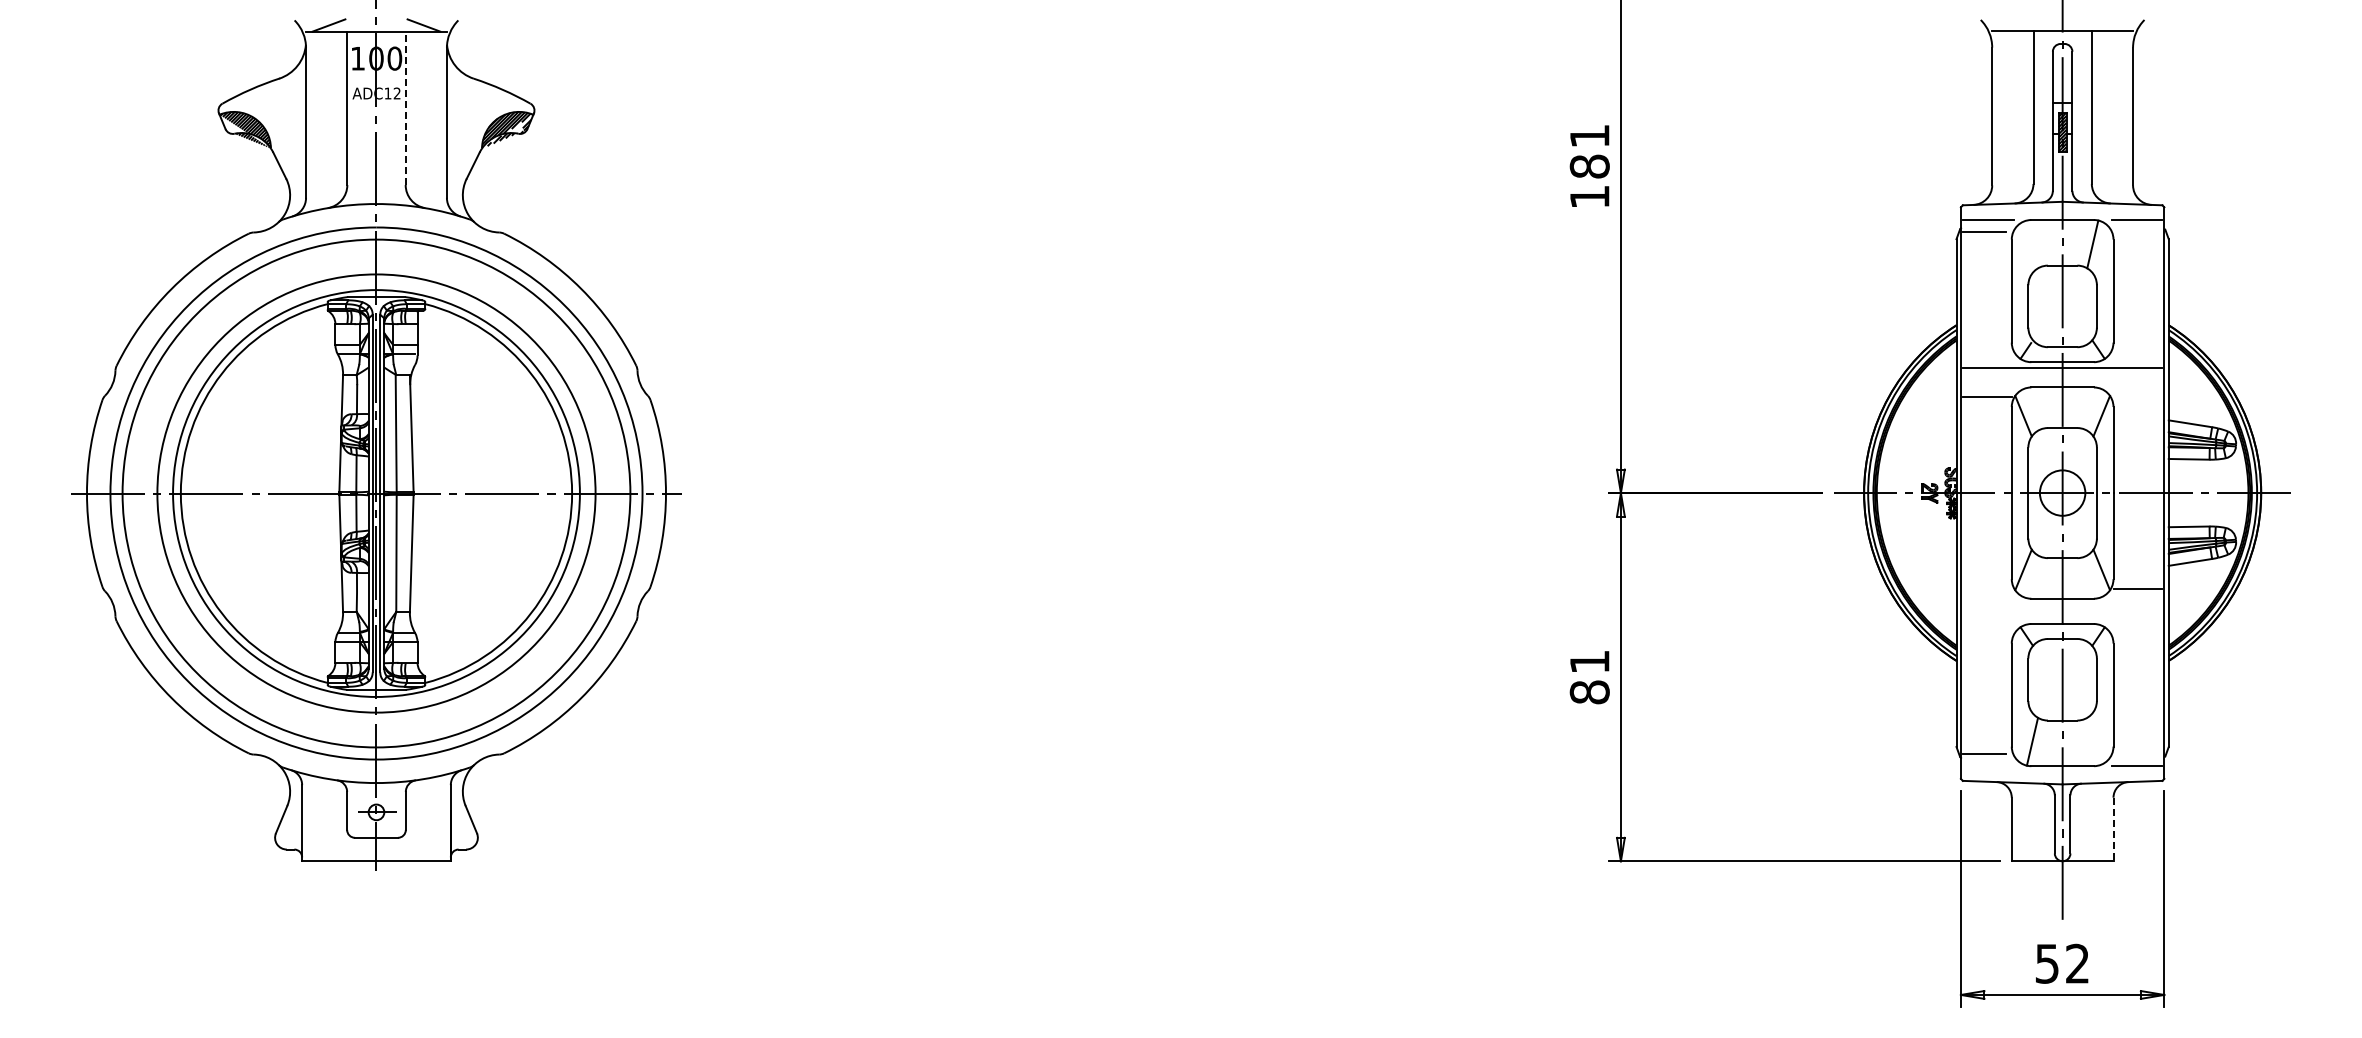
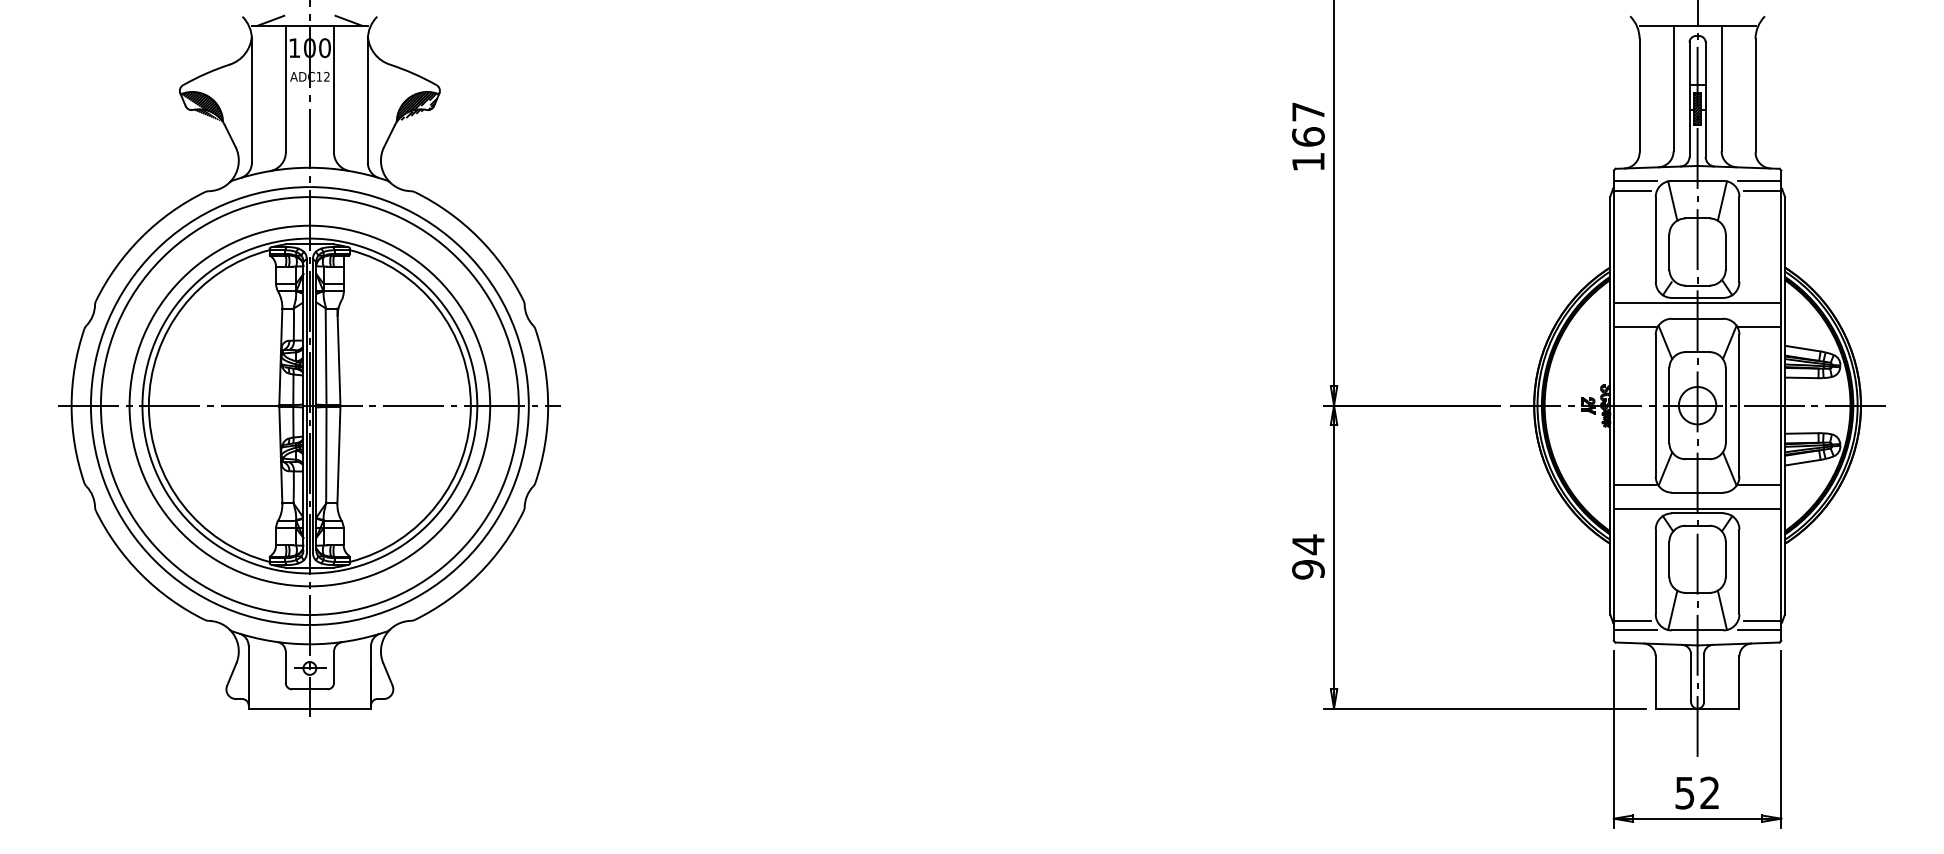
line: (405, 108) -> (333, 89), dashed -> solid
text: (1589, 151) -> (1308, 124), 181 -> 167
line: (2140, 232) -> (1761, 191), added
line: (2032, 244) -> (1672, 201), added
line: (2137, 397) -> (1759, 327), added
line: (1986, 589) -> (1634, 485), added
line: (2062, 618) -> (1697, 508), added
text: (1589, 676) -> (1308, 556), 81 -> 94
line: (2092, 741) -> (1722, 610), added
line: (2140, 754) -> (1761, 620), added
line: (1987, 766) -> (1635, 630), added
line: (2113, 829) -> (1739, 682), dashed -> solid

